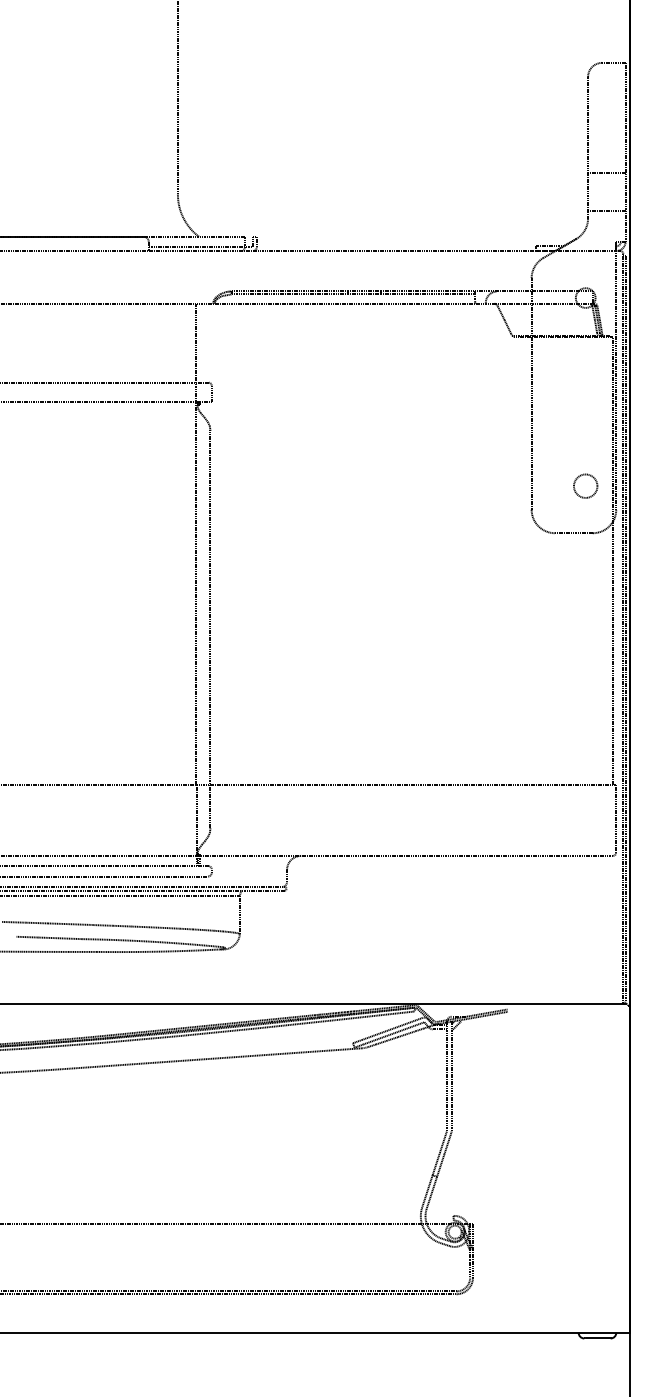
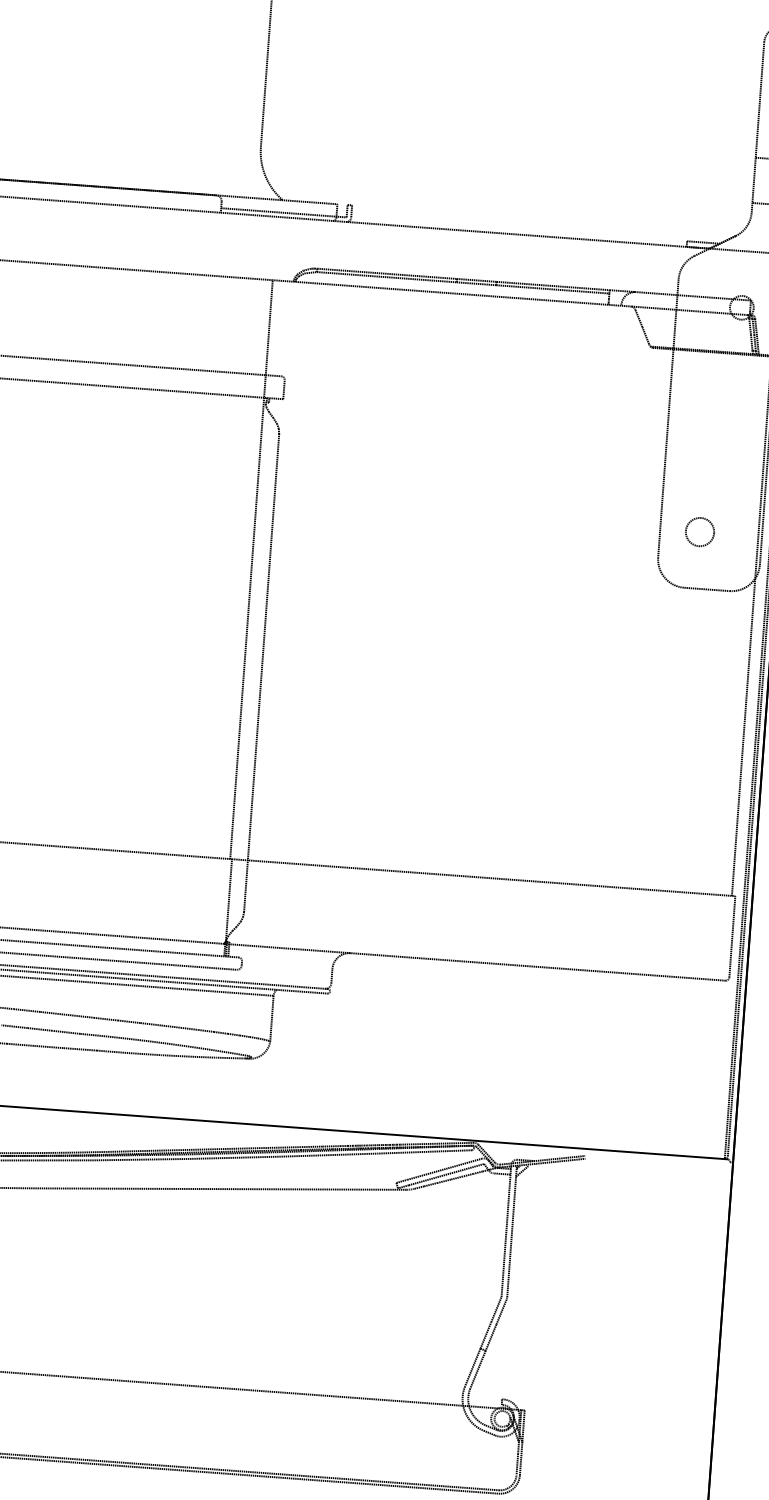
circle: (585, 485) -> (699, 531), moved

